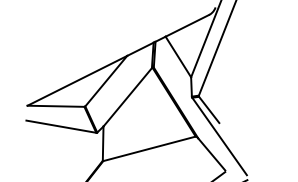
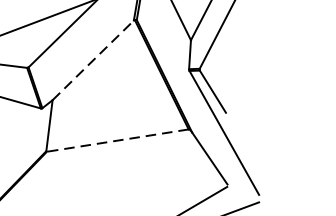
line: (127, 97) -> (92, 60), solid -> dashed
line: (149, 148) -> (117, 140), solid -> dashed

